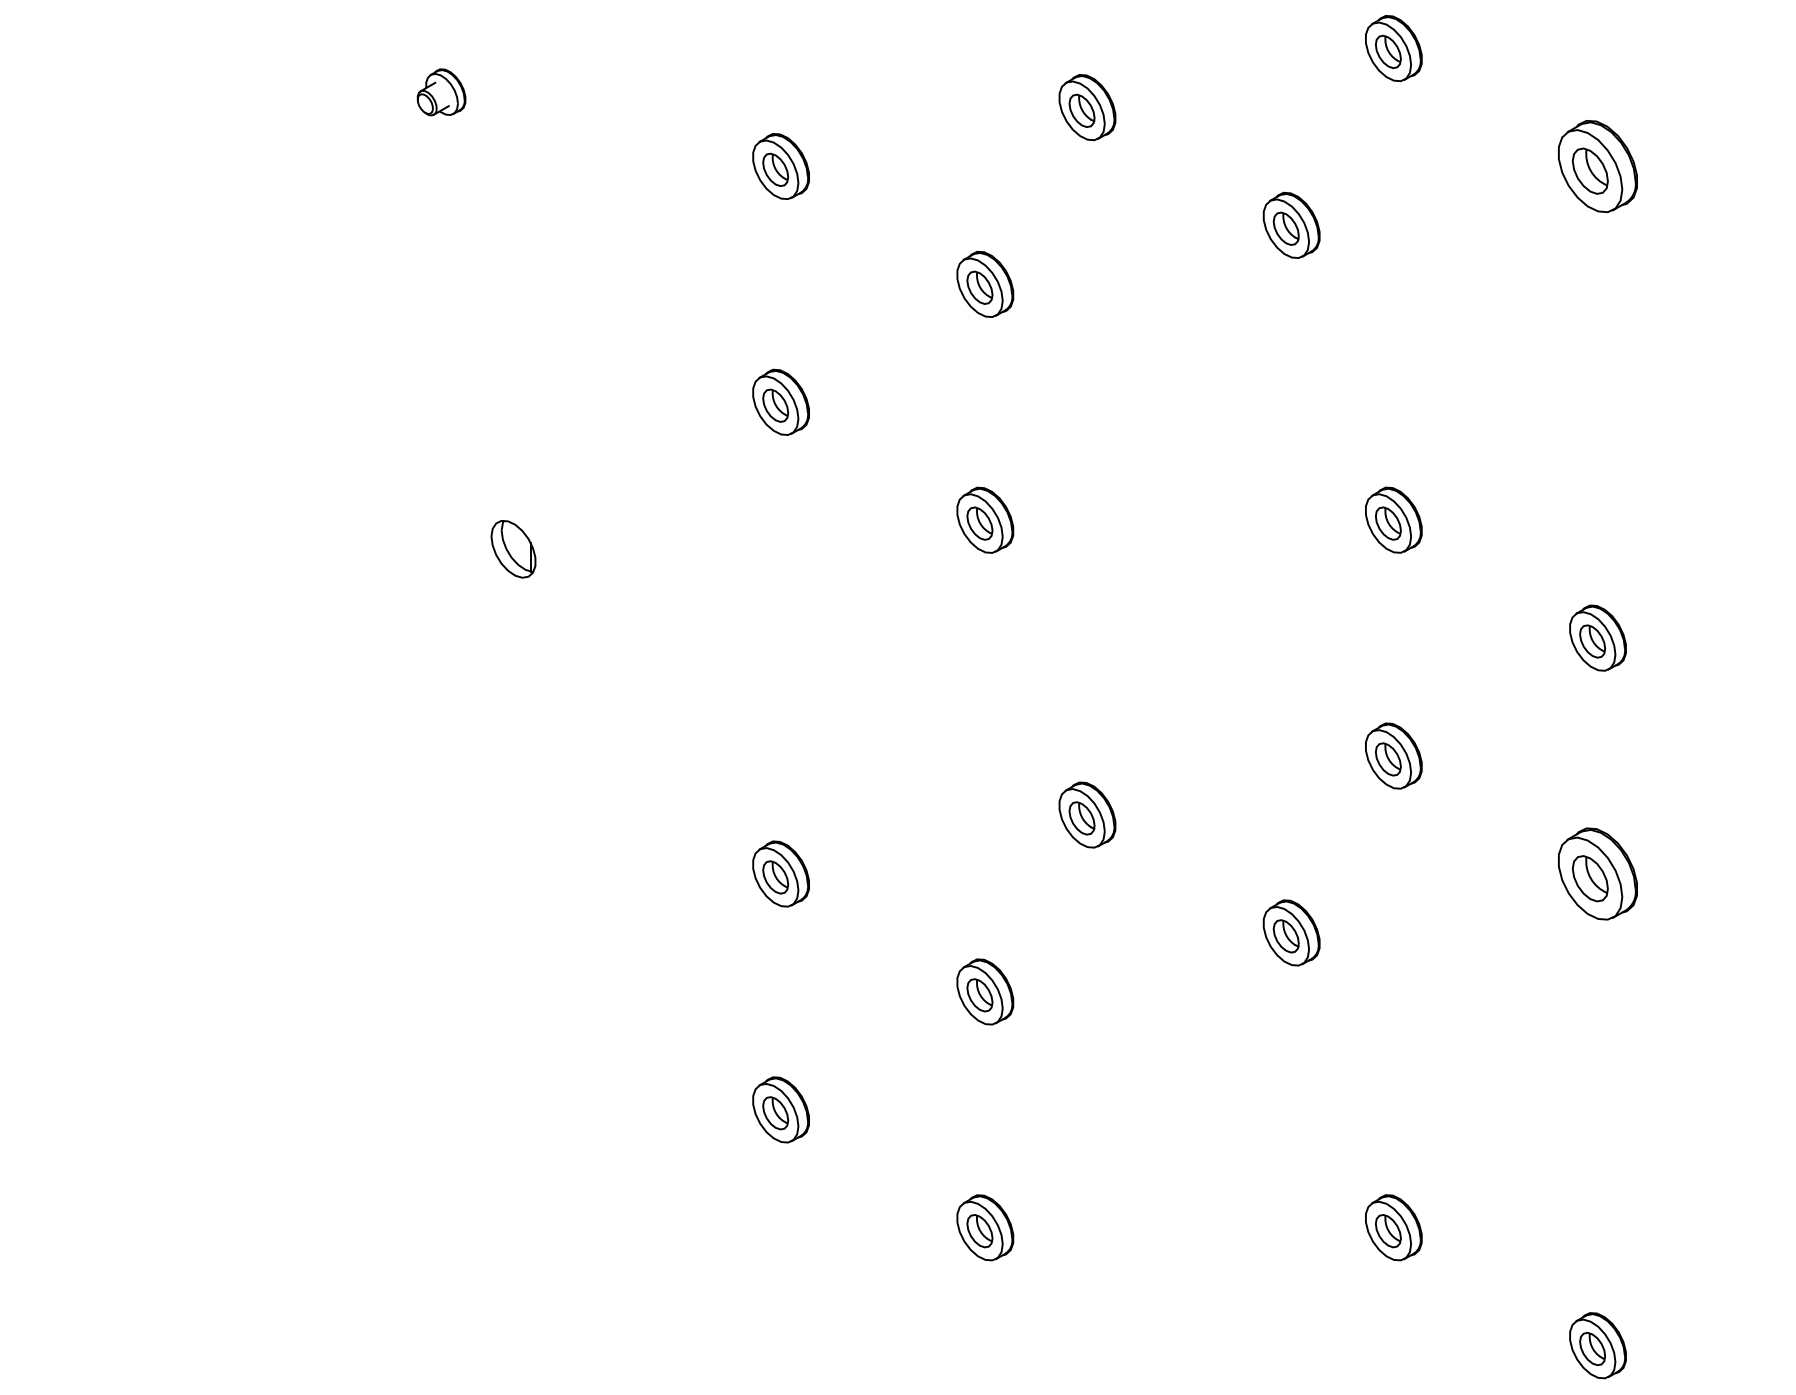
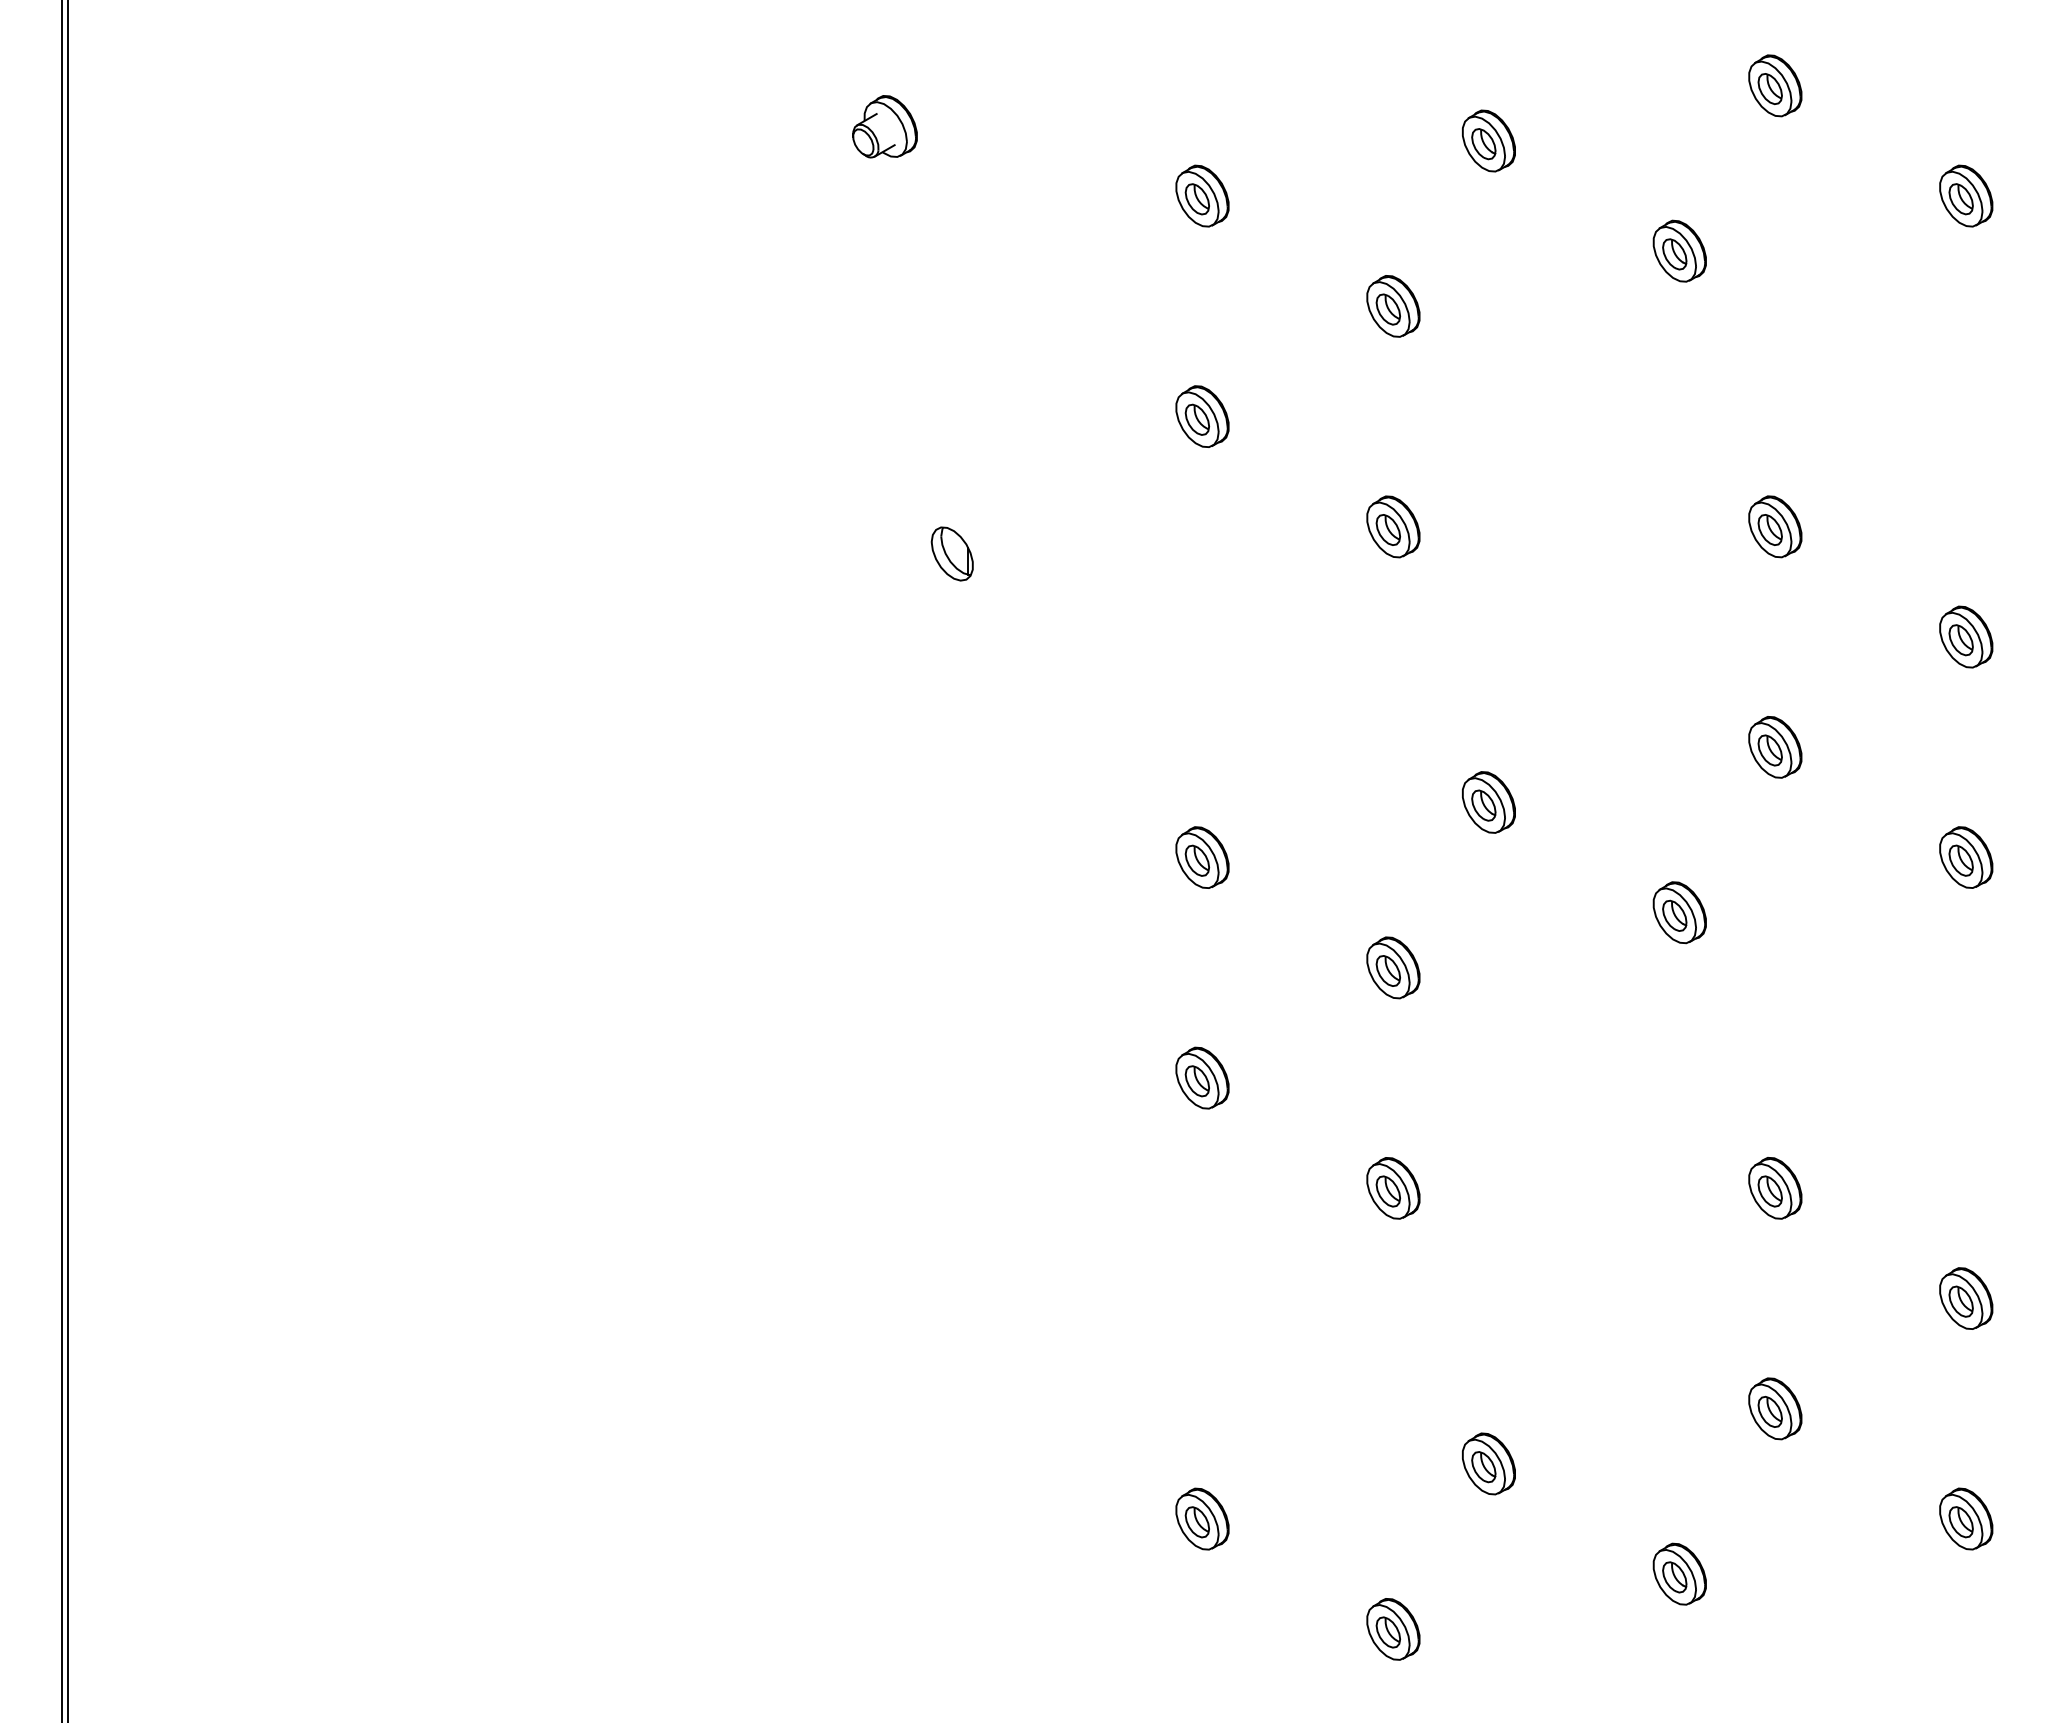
part: (440, 92) -> (884, 126), size x1.43
part: (1598, 165) -> (1966, 195), size x0.71
part: (1598, 873) -> (1966, 857), size x0.71

